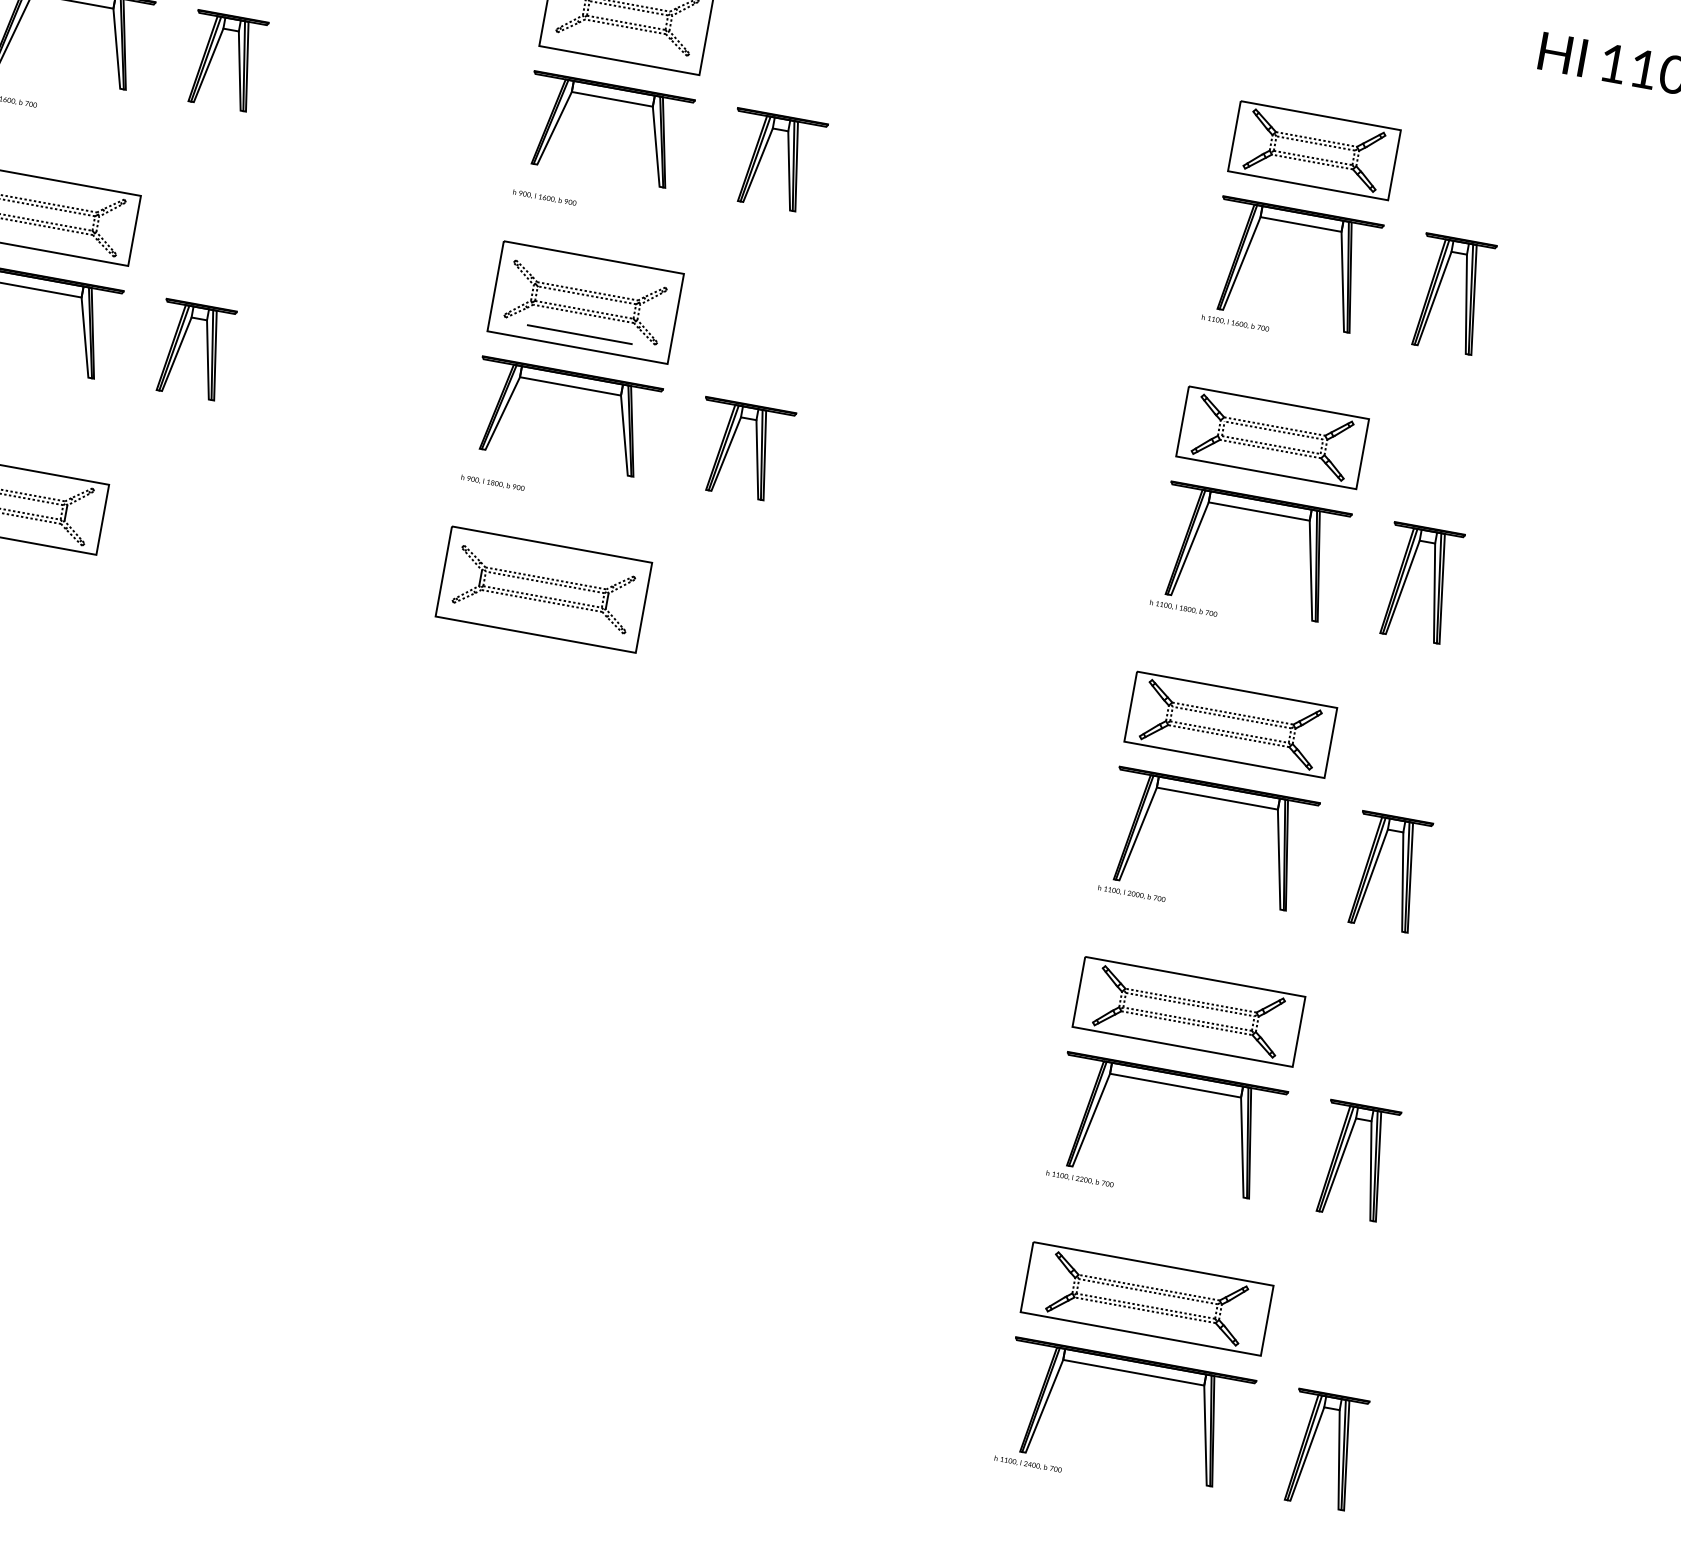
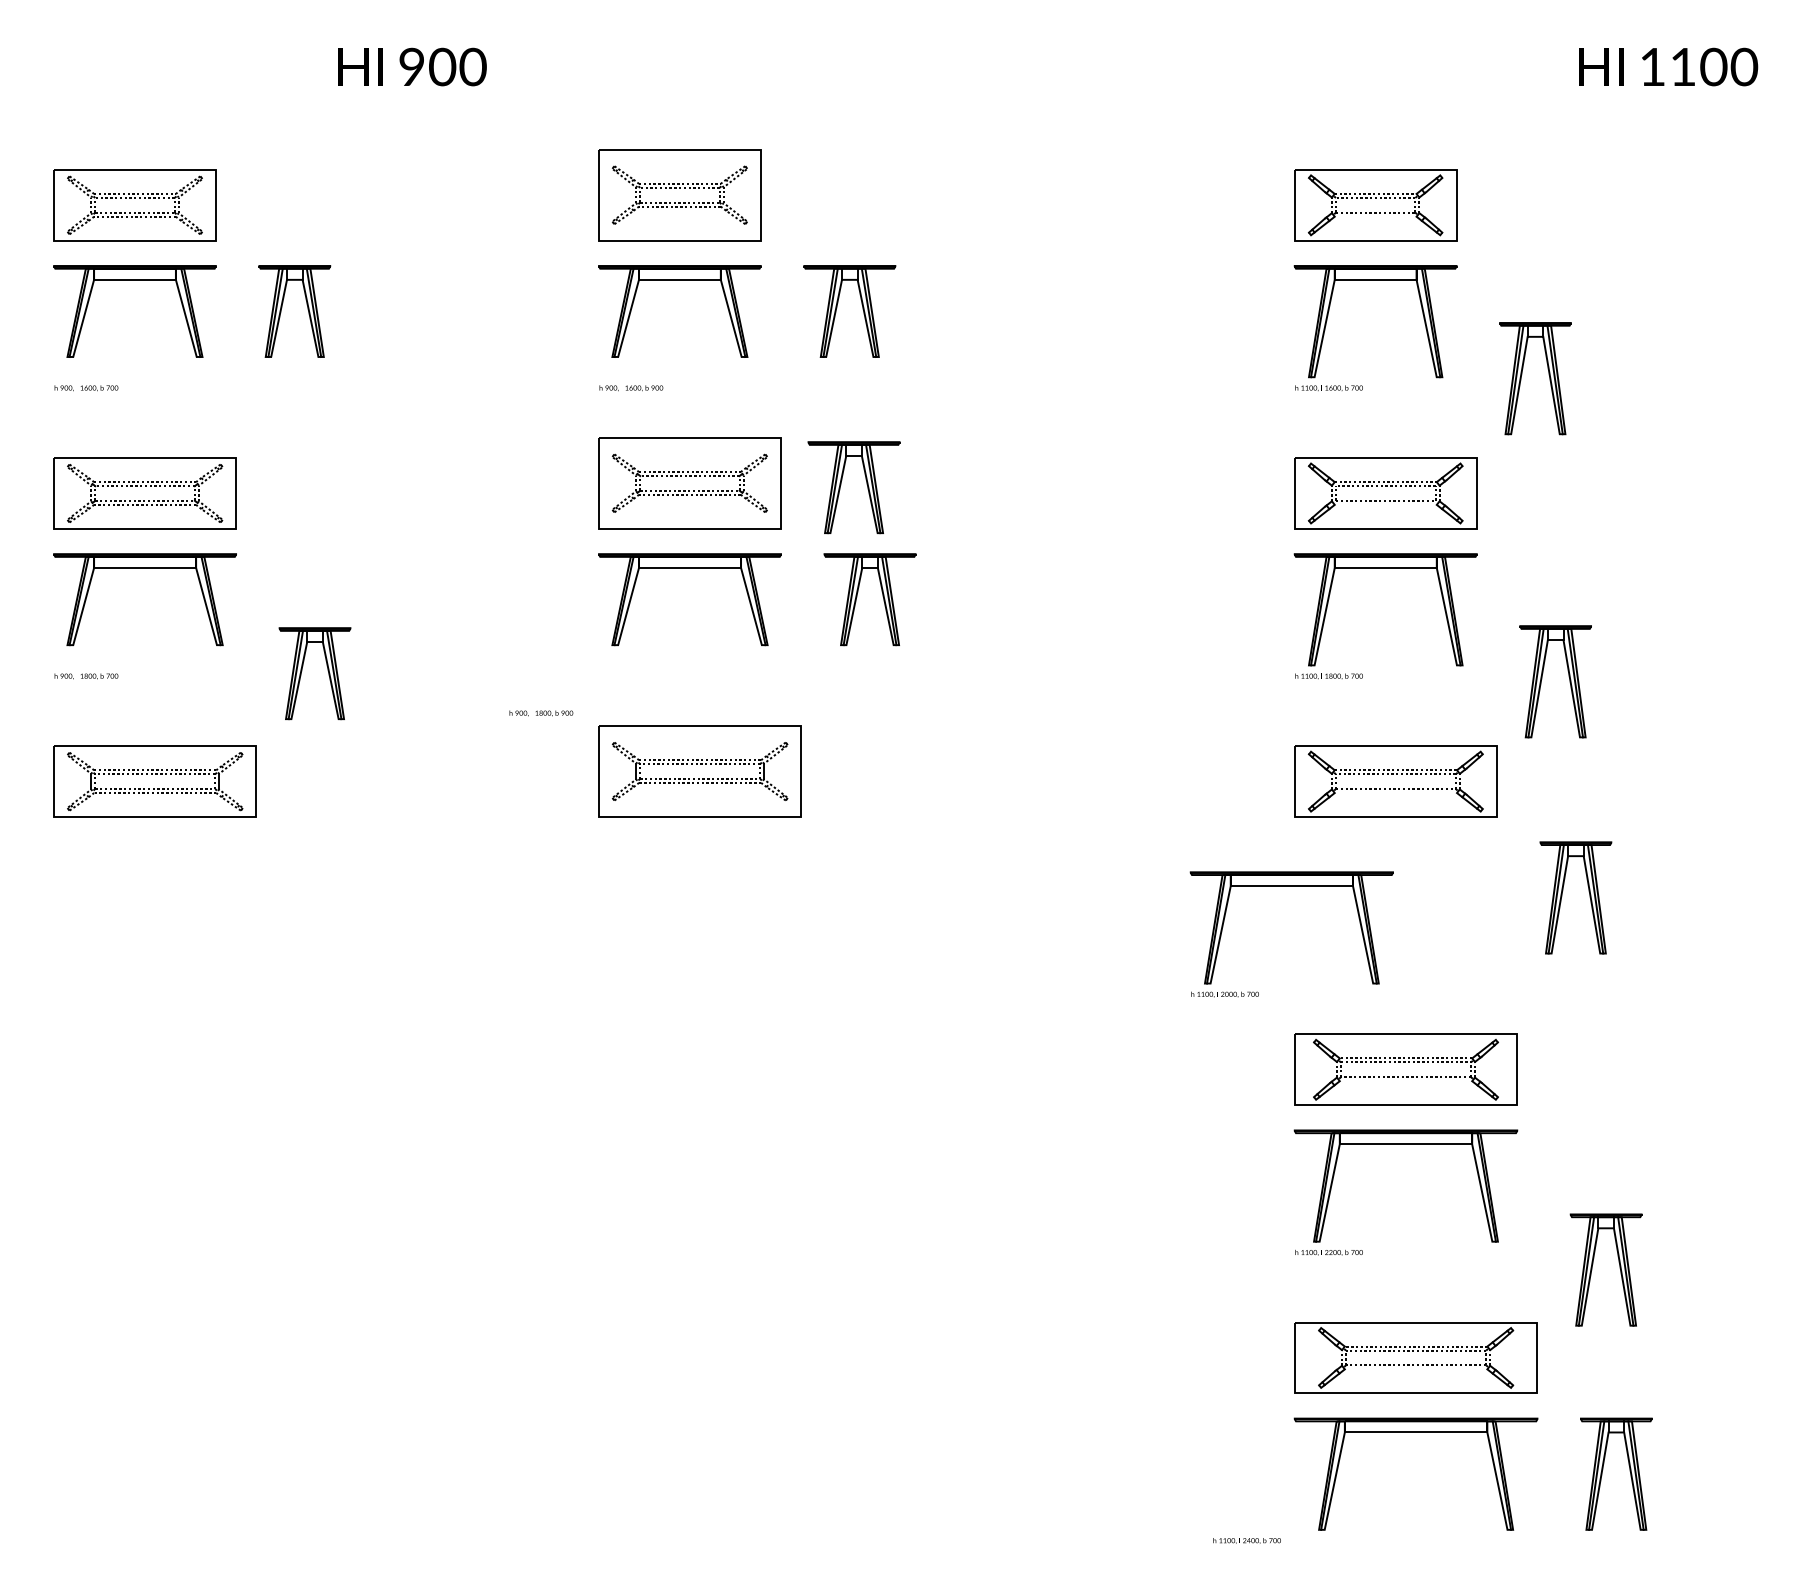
line: (1312, 161) -> (1375, 216), removed
part: (1465, 293) -> (1548, 375), moved
part: (735, 331) -> (841, 485), added
line: (579, 334) -> (689, 515), removed
part: (181, 345) -> (302, 671), moved
line: (1270, 448) -> (1385, 504), removed
text: (493, 483) -> (541, 713), moved
part: (1407, 578) -> (1542, 679), moved
line: (1228, 736) -> (1395, 793), removed
part: (1216, 798) -> (1291, 886), moved
line: (1186, 1023) -> (1405, 1081), removed
part: (1344, 1153) -> (1593, 1264), moved
line: (1144, 1310) -> (1415, 1369), removed
text: (1027, 1463) -> (1246, 1540), moved

